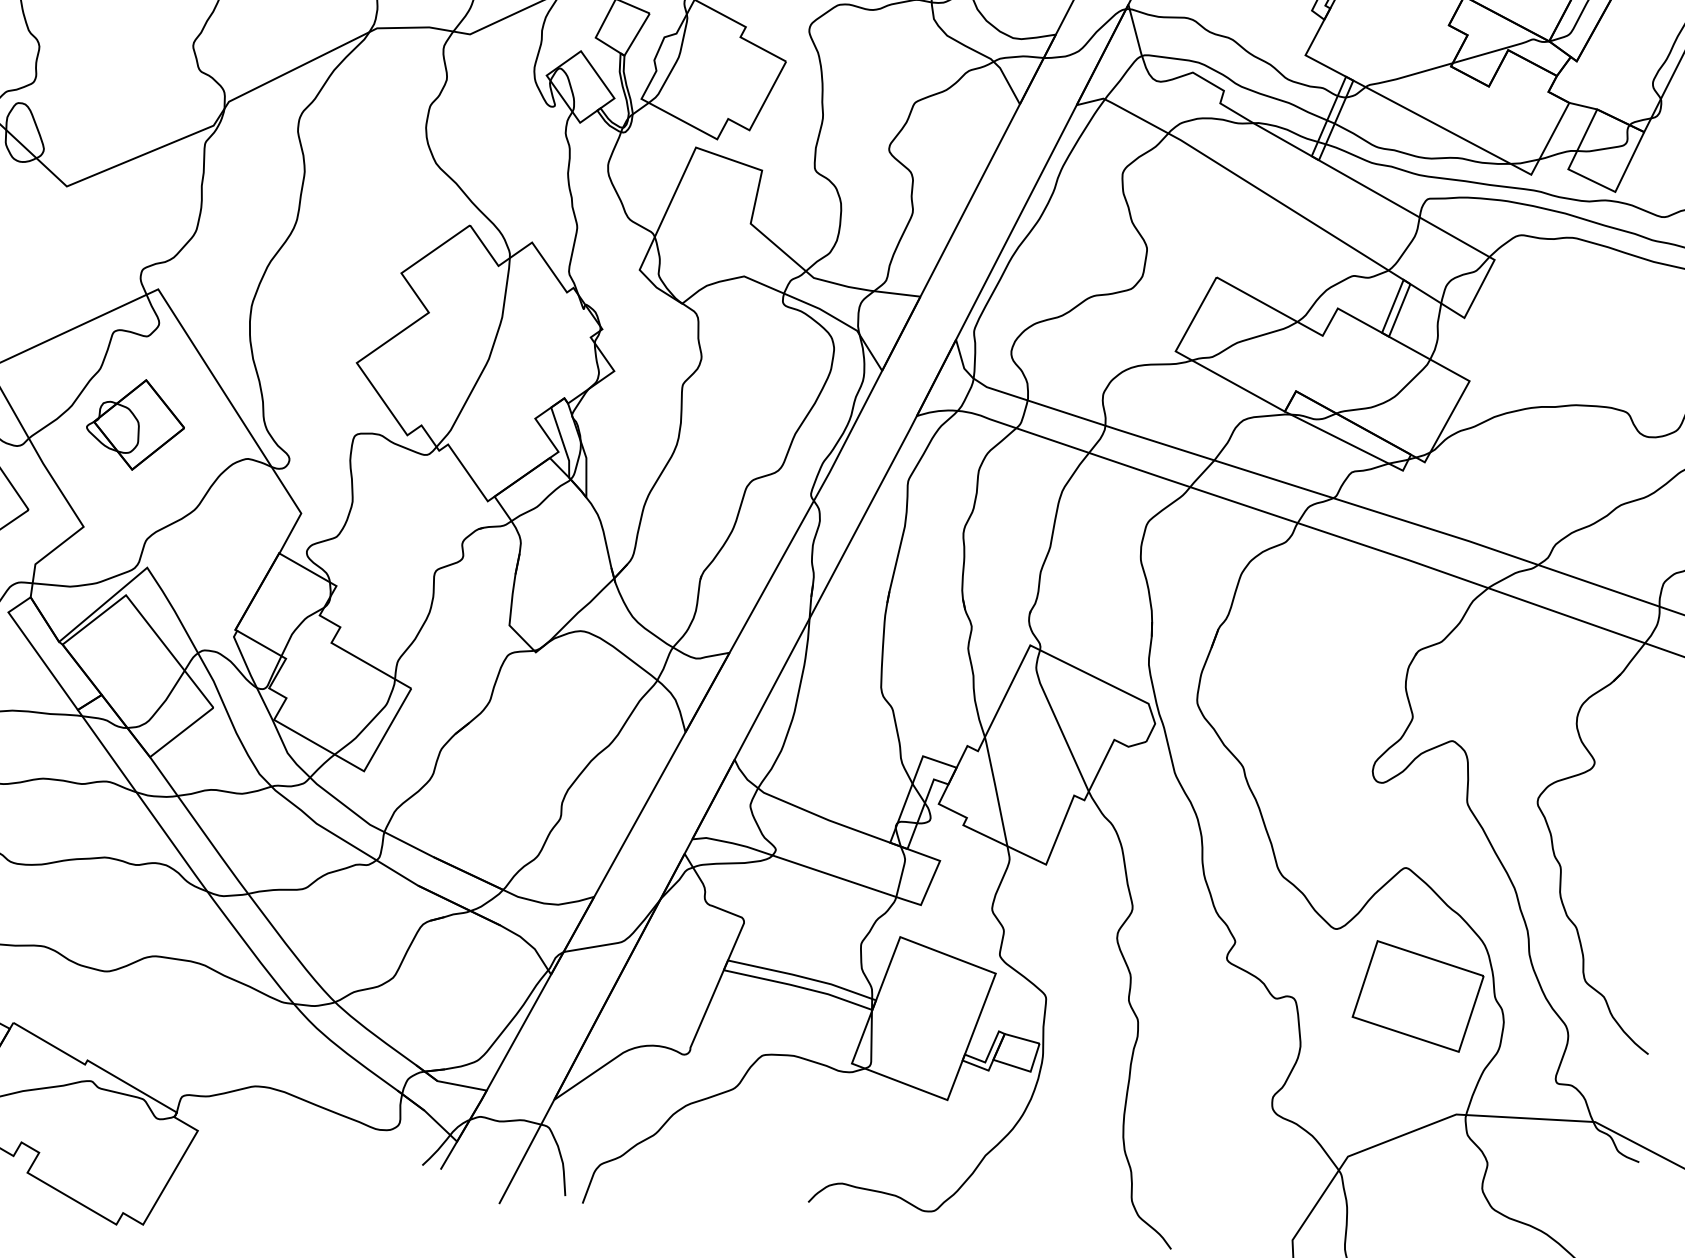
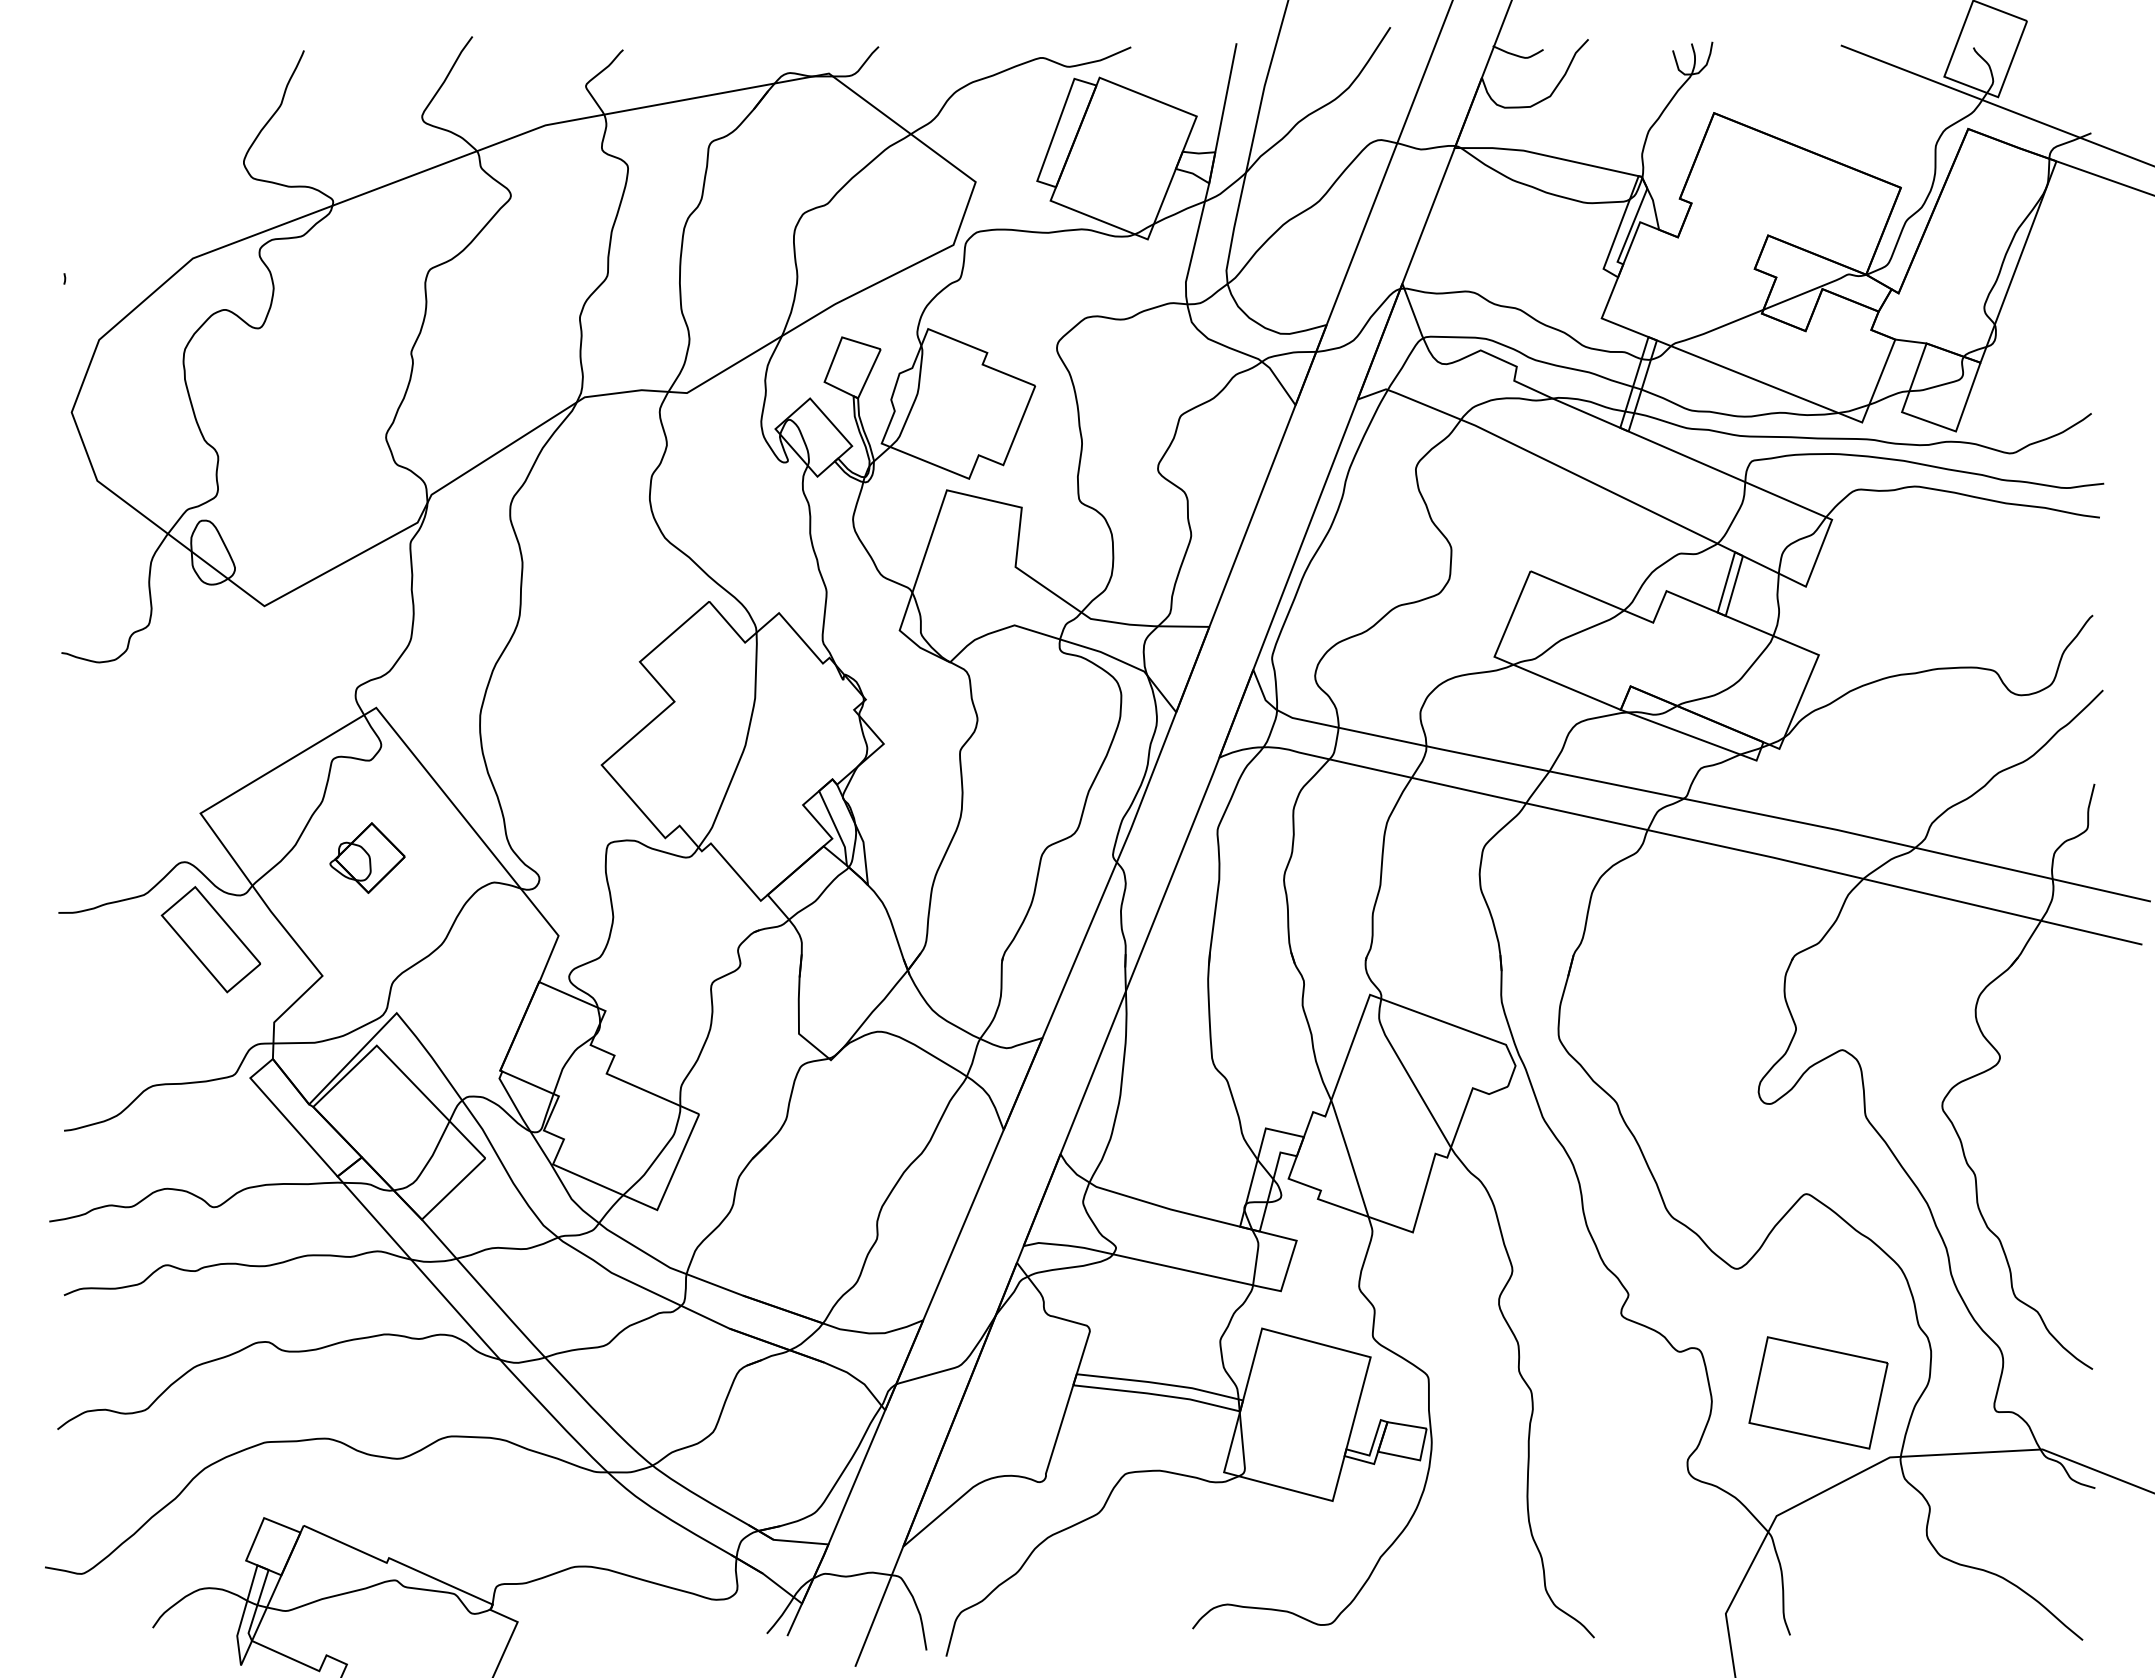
part: (135, 424) -> (367, 857), size x0.7
part: (1418, 996) -> (1818, 1392), moved

